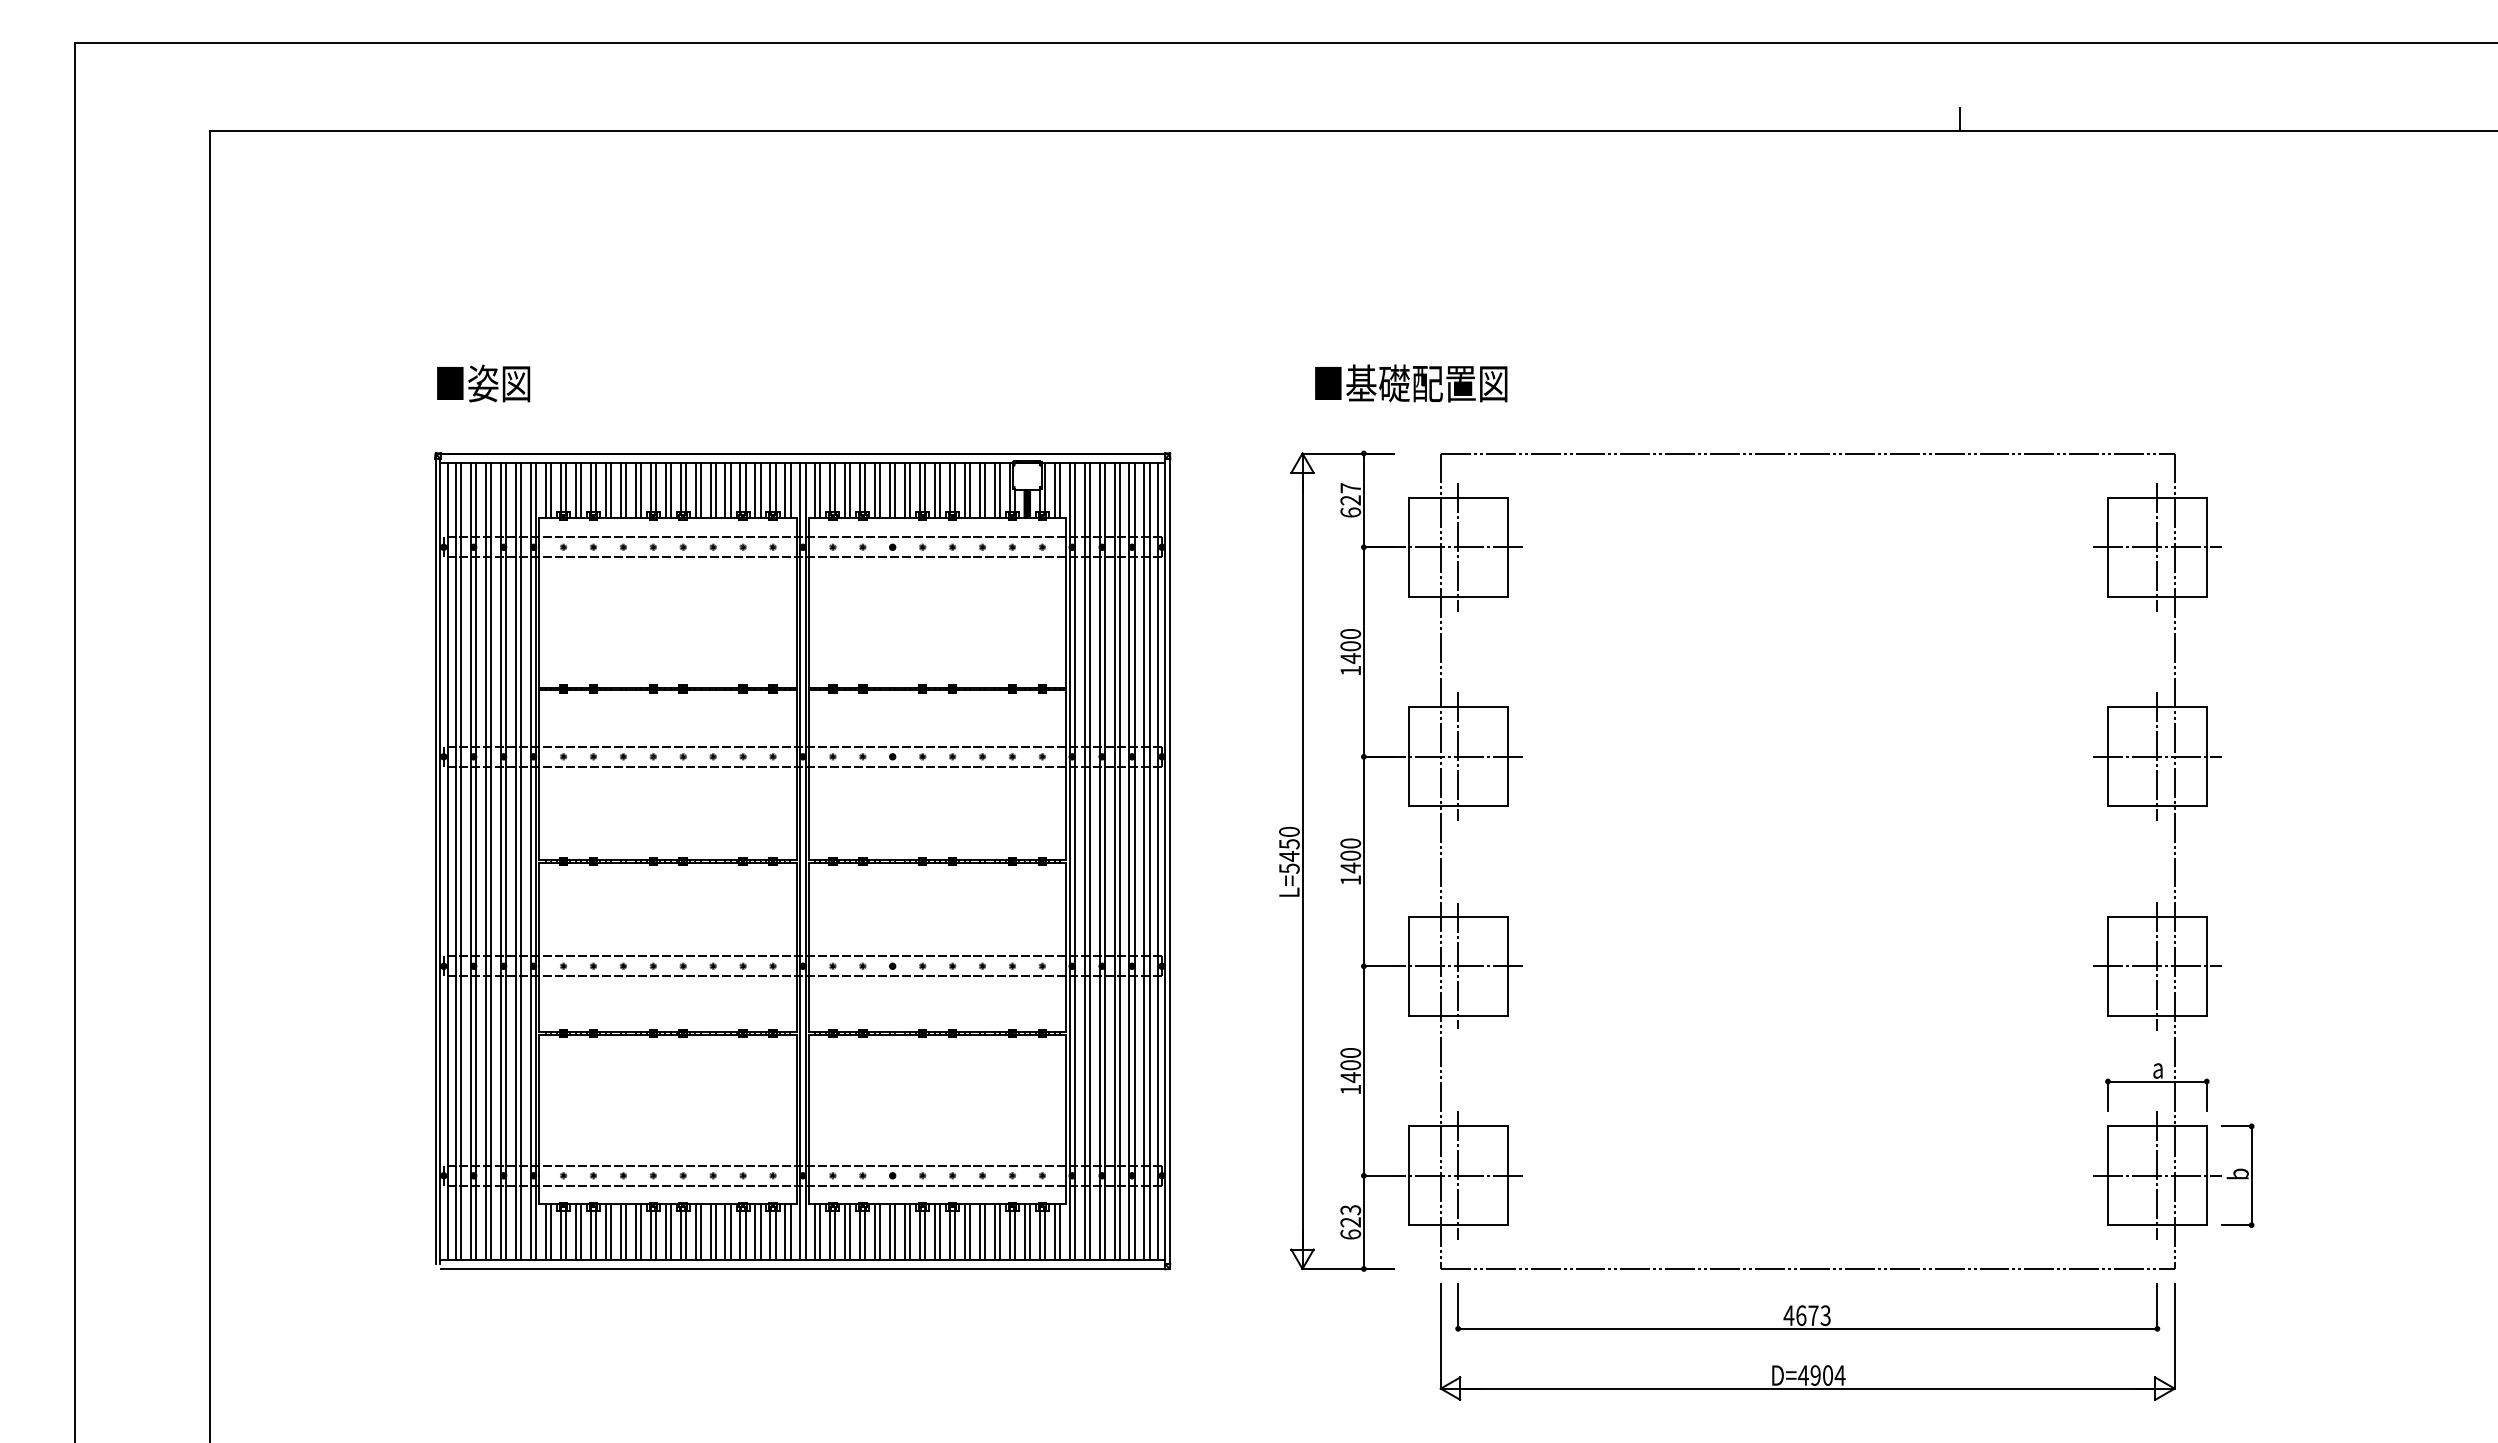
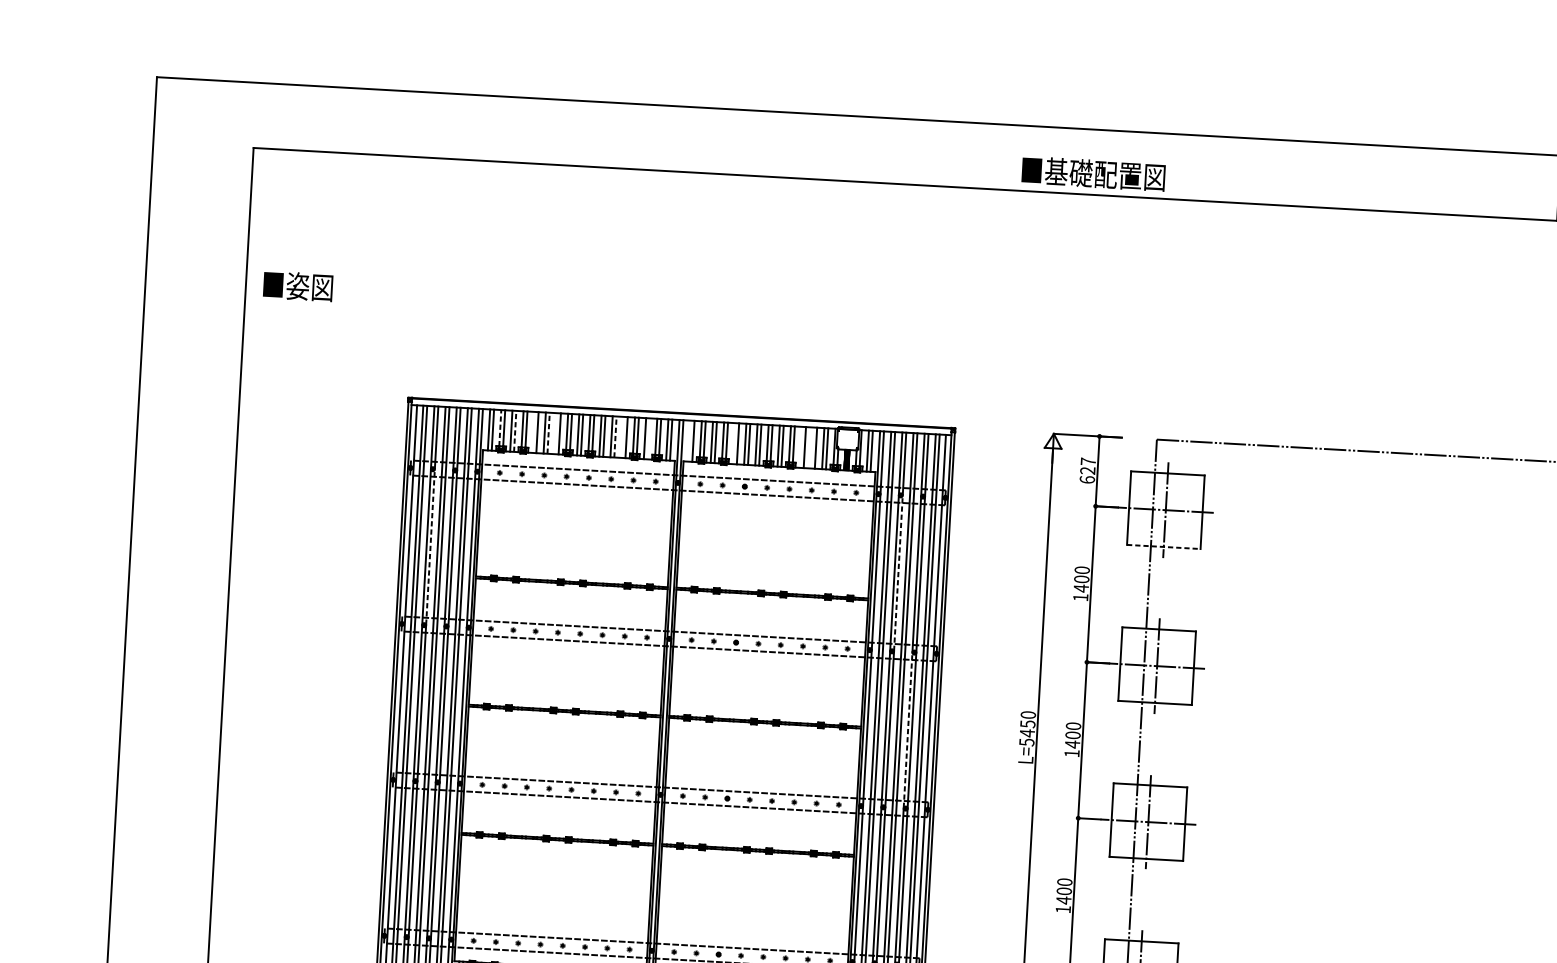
text: (483, 383) -> (298, 286), moved
text: (1411, 383) -> (1093, 173), moved
line: (560, 486) -> (500, 427), solid -> dashed
line: (581, 490) -> (515, 431), solid -> dashed
line: (605, 490) -> (533, 432), removed
line: (625, 490) -> (548, 433), solid -> dashed
line: (635, 490) -> (555, 433), removed
line: (715, 490) -> (615, 436), solid -> dashed
line: (725, 490) -> (622, 437), removed
line: (760, 490) -> (648, 438), removed
line: (815, 490) -> (689, 441), removed
line: (875, 490) -> (734, 443), removed
line: (964, 490) -> (800, 447), removed
line: (979, 490) -> (811, 447), removed
line: (1458, 596) -> (1164, 546), solid -> dashed
line: (476, 652) -> (430, 547), solid -> dashed
line: (1104, 652) -> (898, 573), solid -> dashed
line: (1129, 861) -> (908, 730), solid -> dashed

